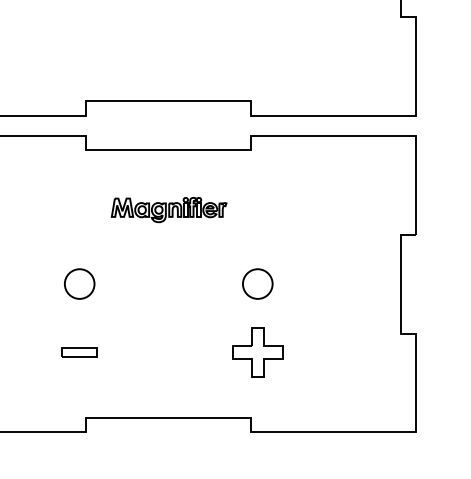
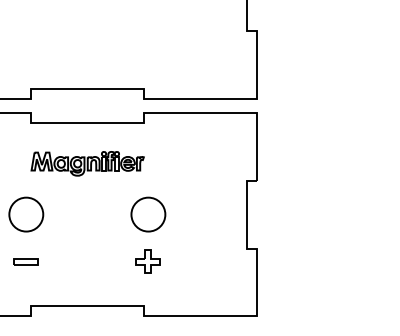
part: (168, 209) -> (87, 163), size x1.43
circle: (79, 283) -> (26, 214), size x1.67
circle: (257, 283) -> (148, 214), size x1.67
part: (256, 352) -> (147, 261), size x0.71

